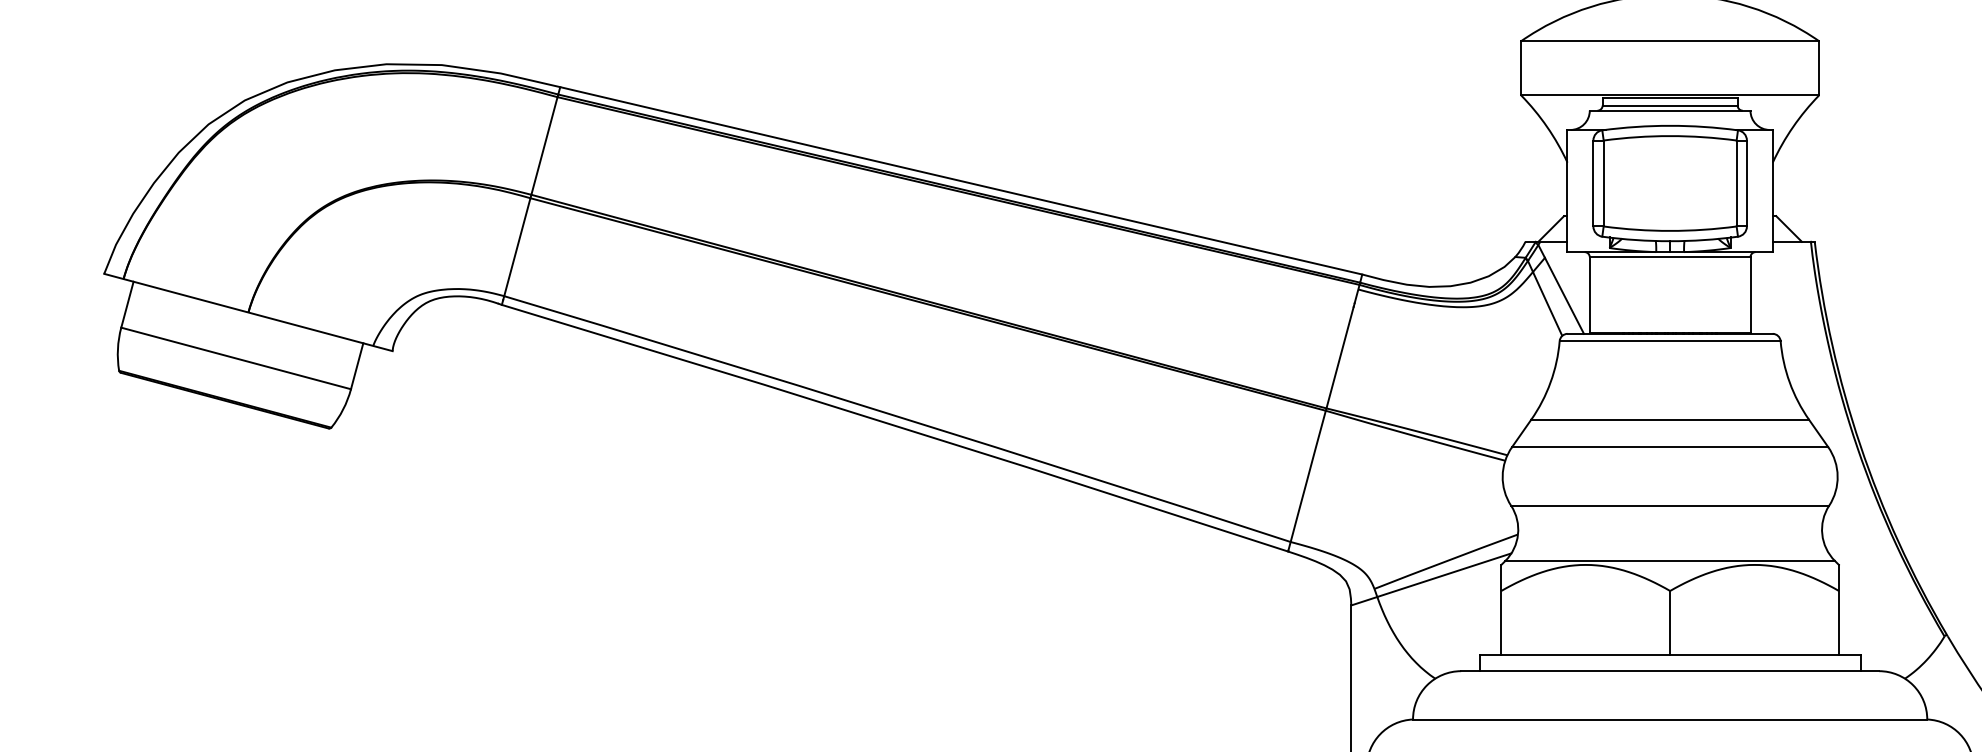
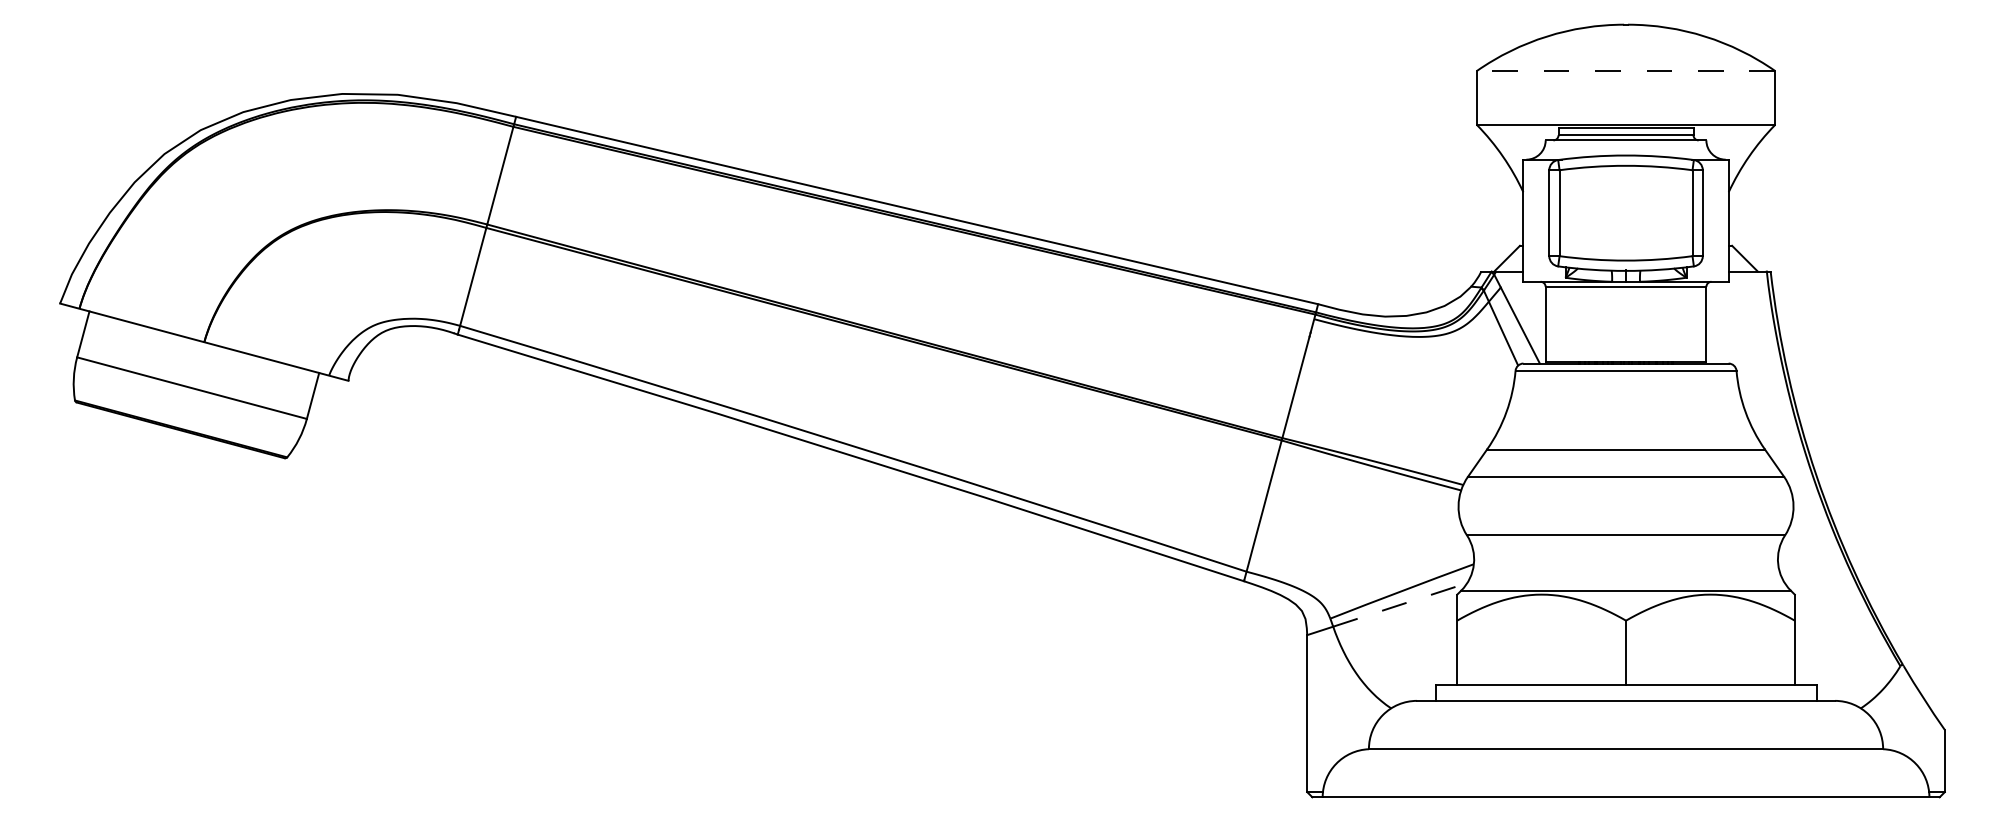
line: (1669, 40) -> (1625, 70), solid -> dashed
line: (1444, 574) -> (1400, 604), solid -> dashed

